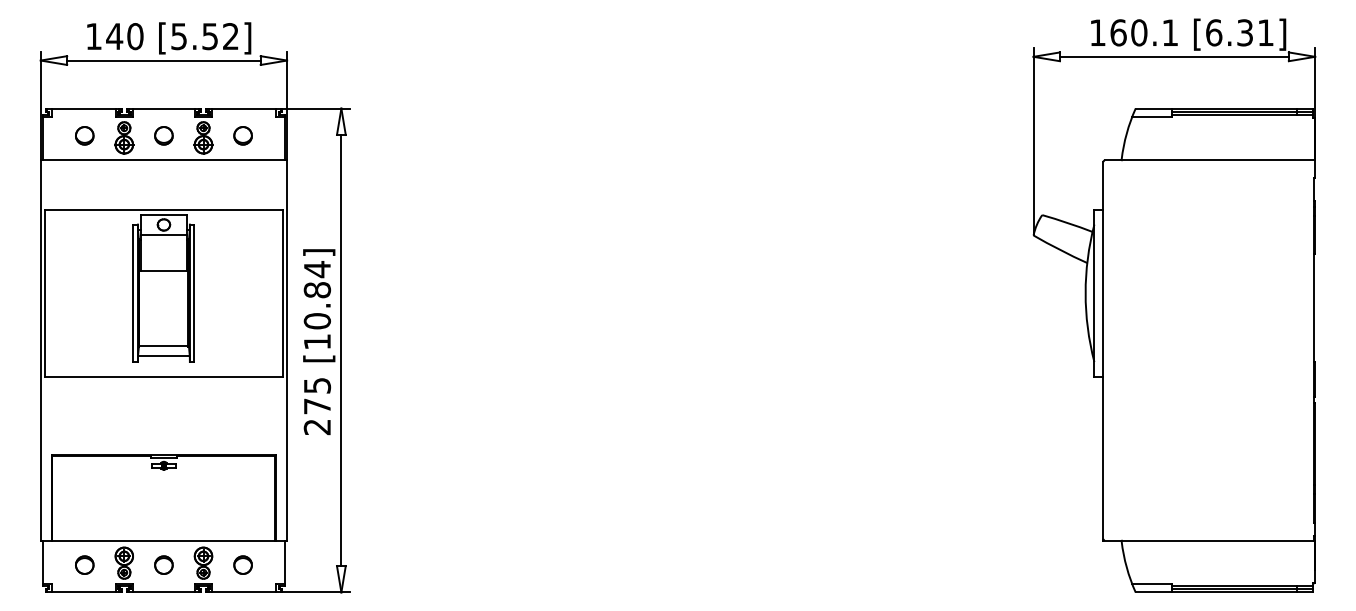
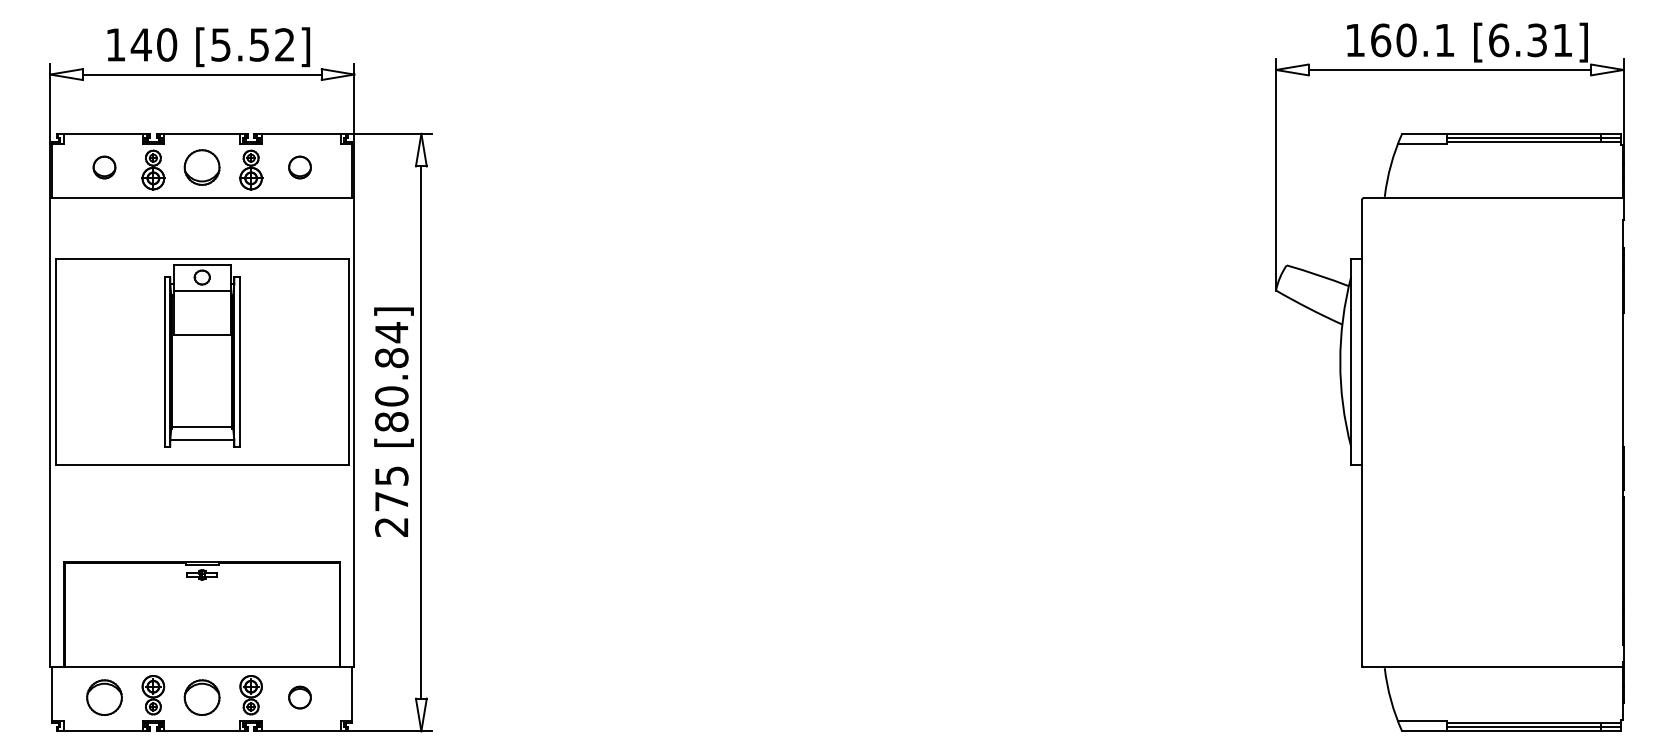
part: (164, 135) -> (202, 167), size x1.6
text: (317, 341) -> (391, 421), [10.84] -> [80.84]
part: (84, 565) -> (104, 697), size x1.6
part: (164, 565) -> (202, 697), size x1.6

